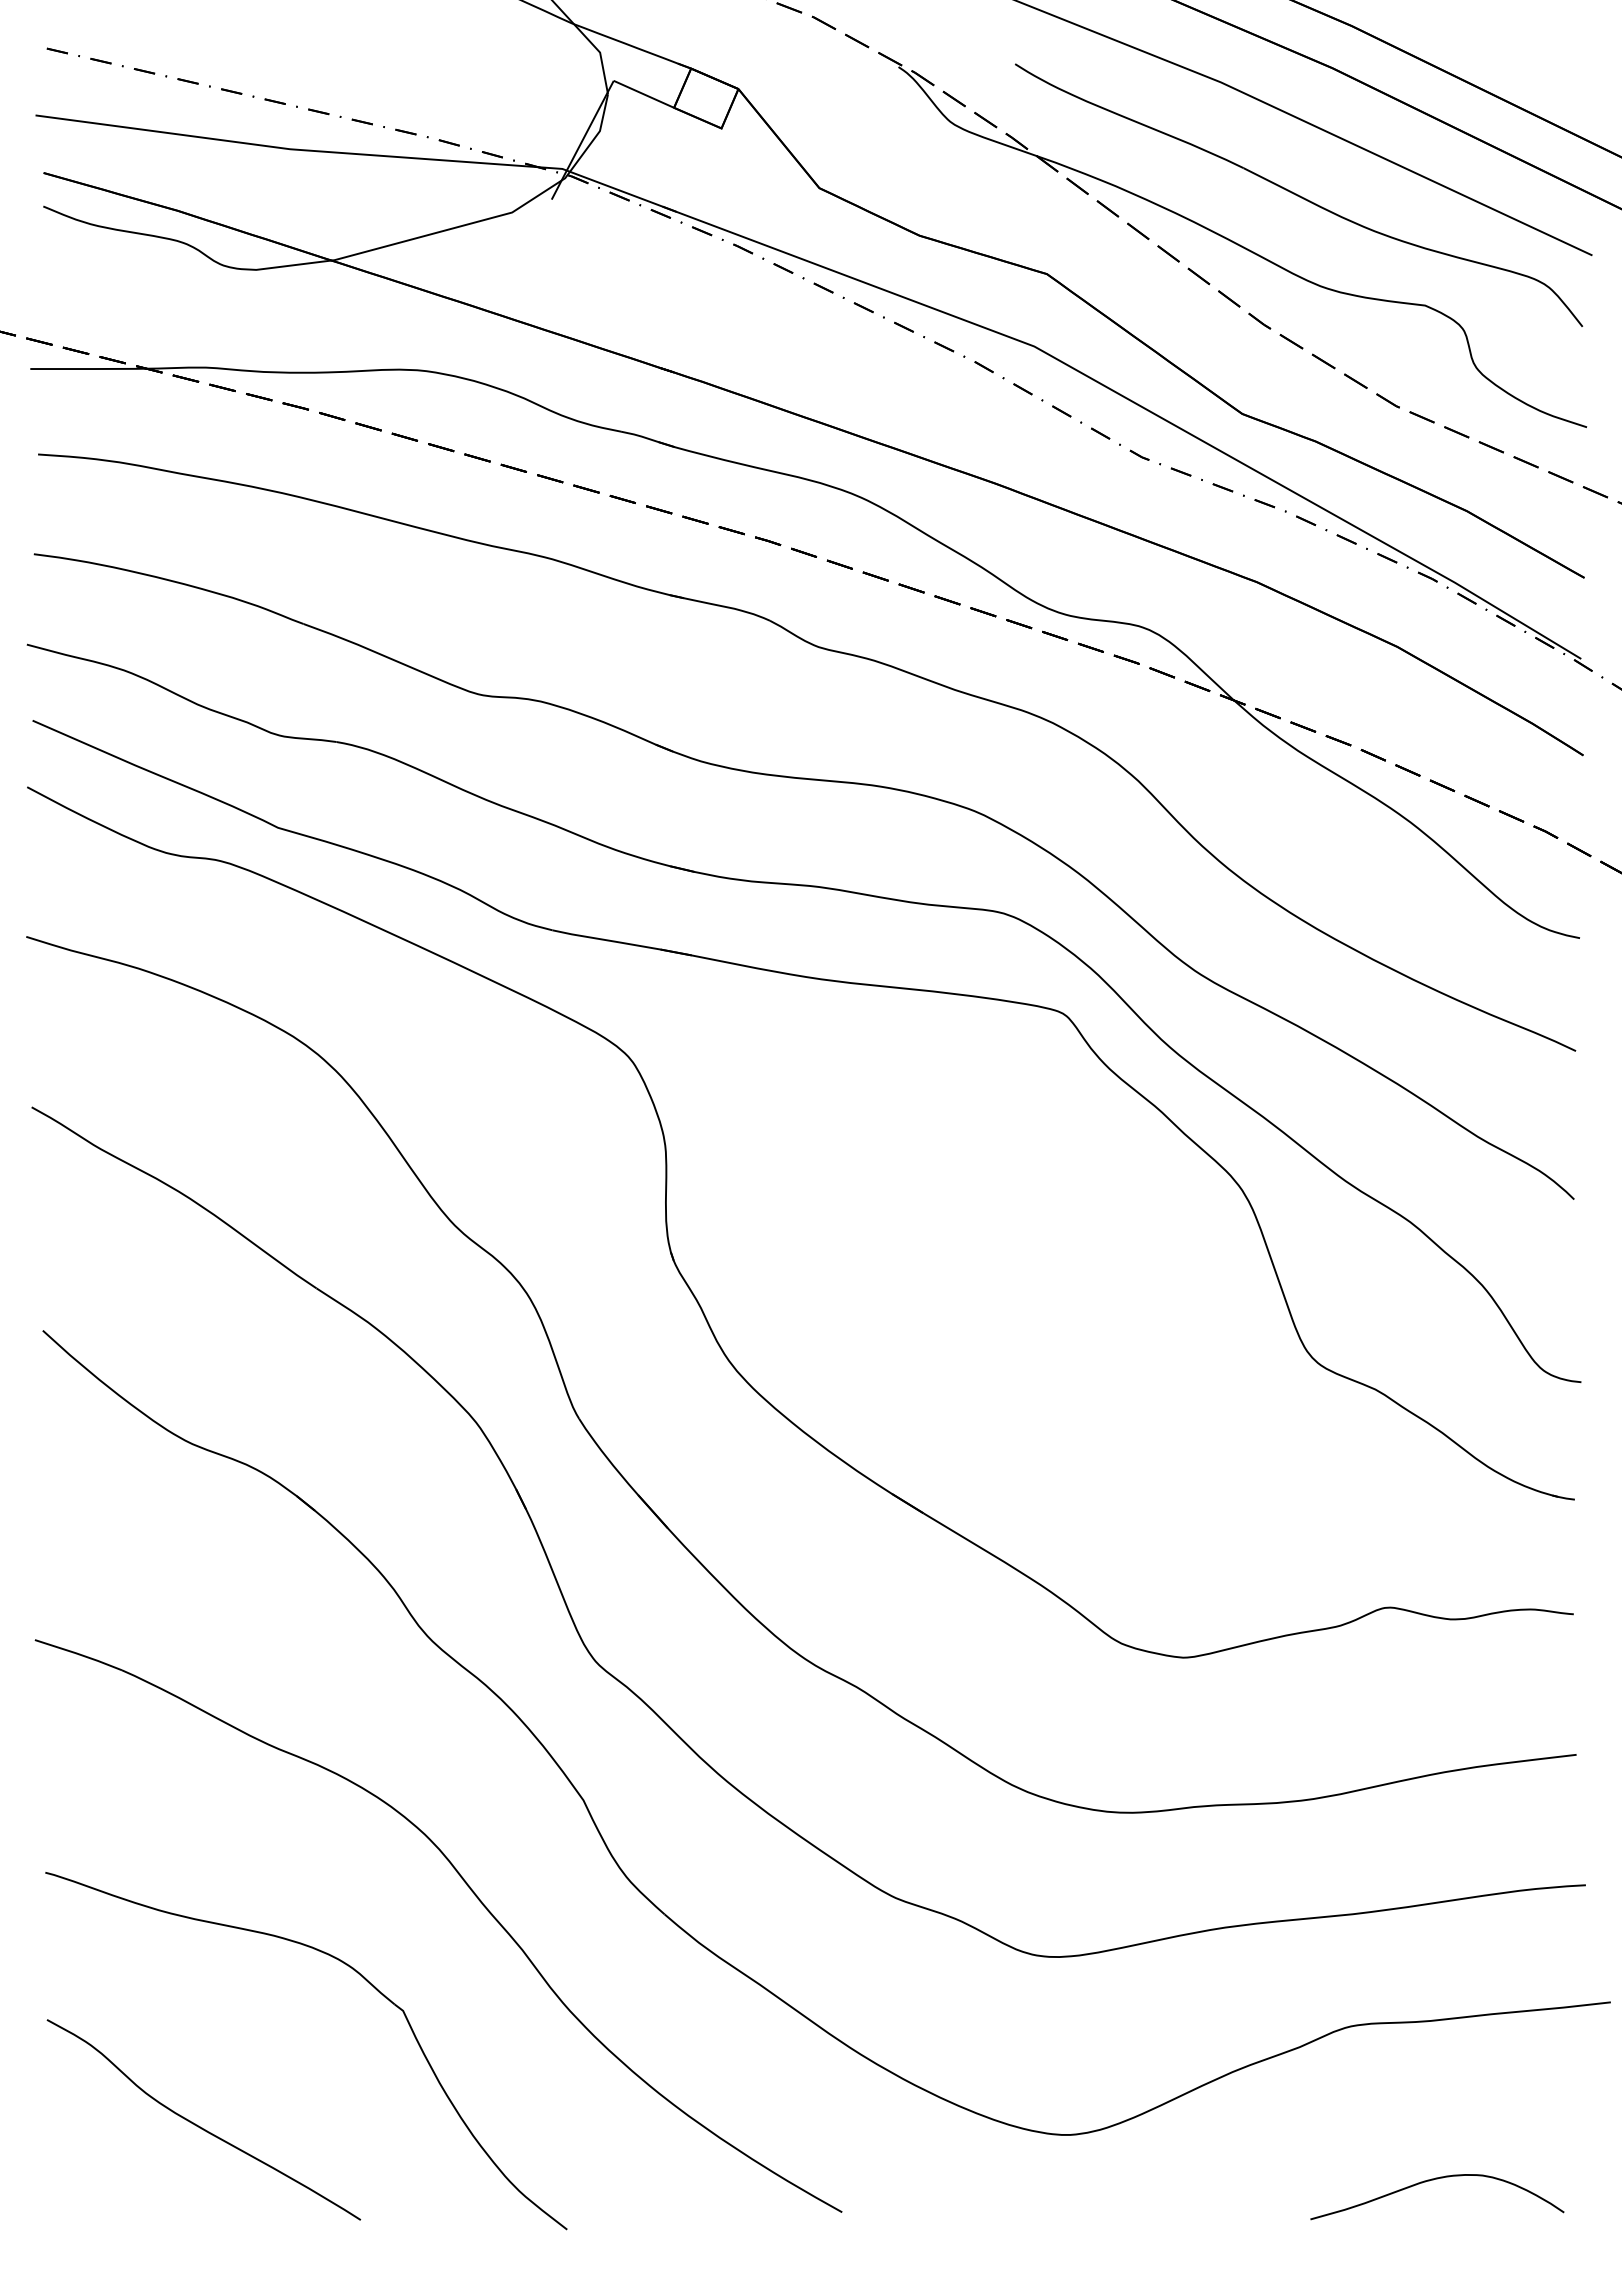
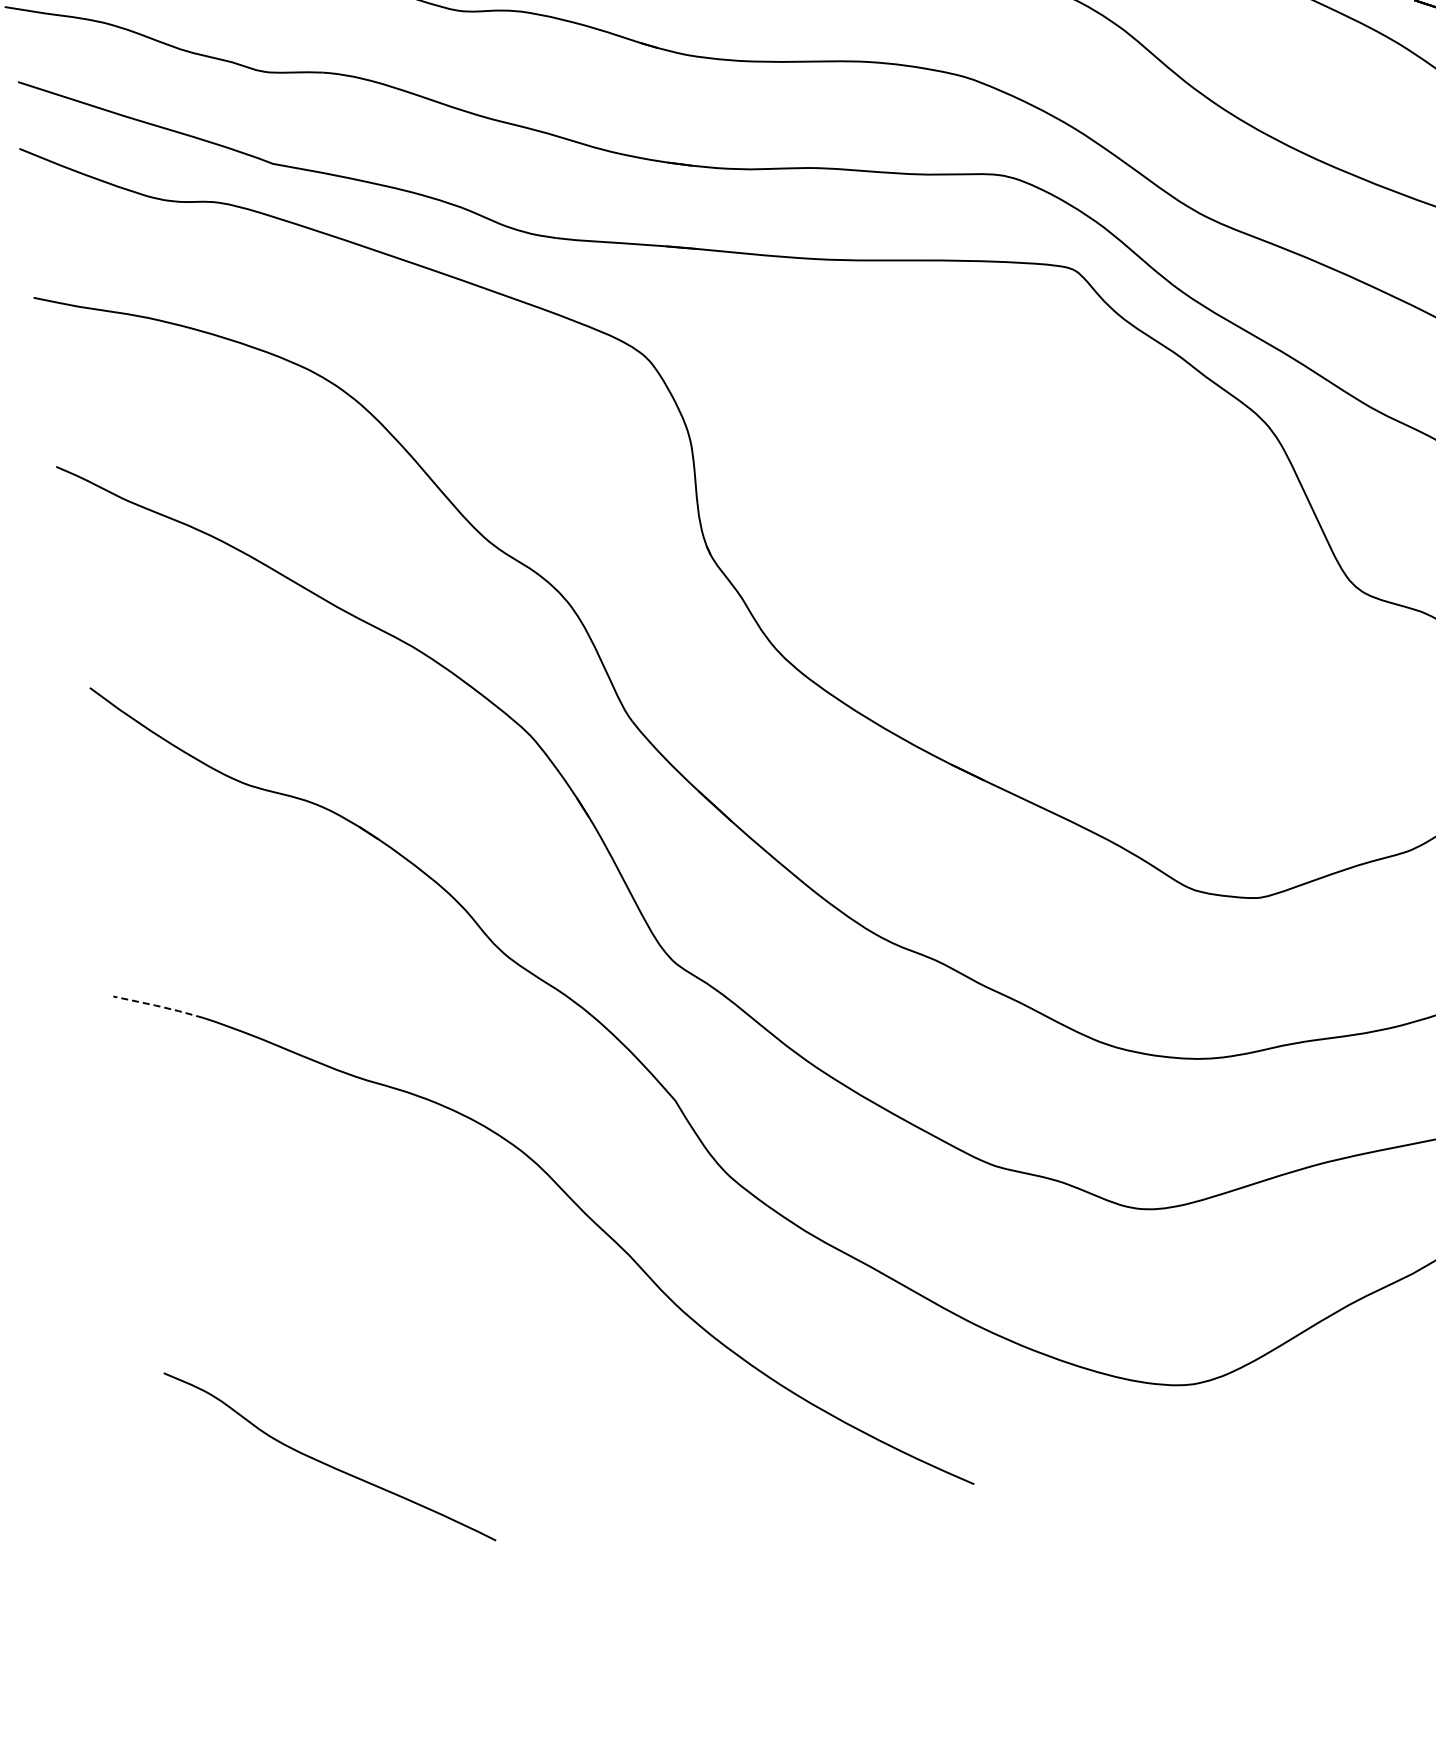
line: (78, 1654) -> (158, 1006), solid -> dashed
part: (368, 1983) -> (479, 1304), removed

